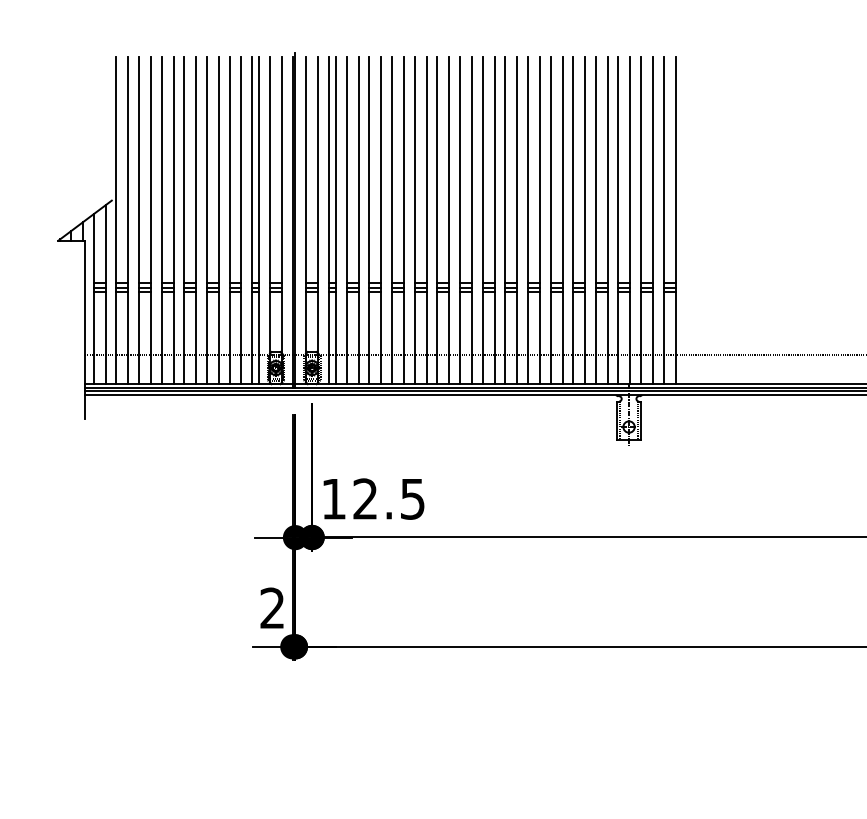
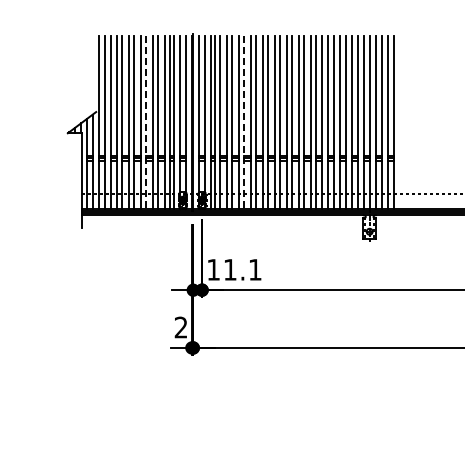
line: (206, 222) -> (146, 123), solid -> dashed
line: (392, 222) -> (244, 123), solid -> dashed
text: (388, 498) -> (242, 269), 12.5 -> 11.1

